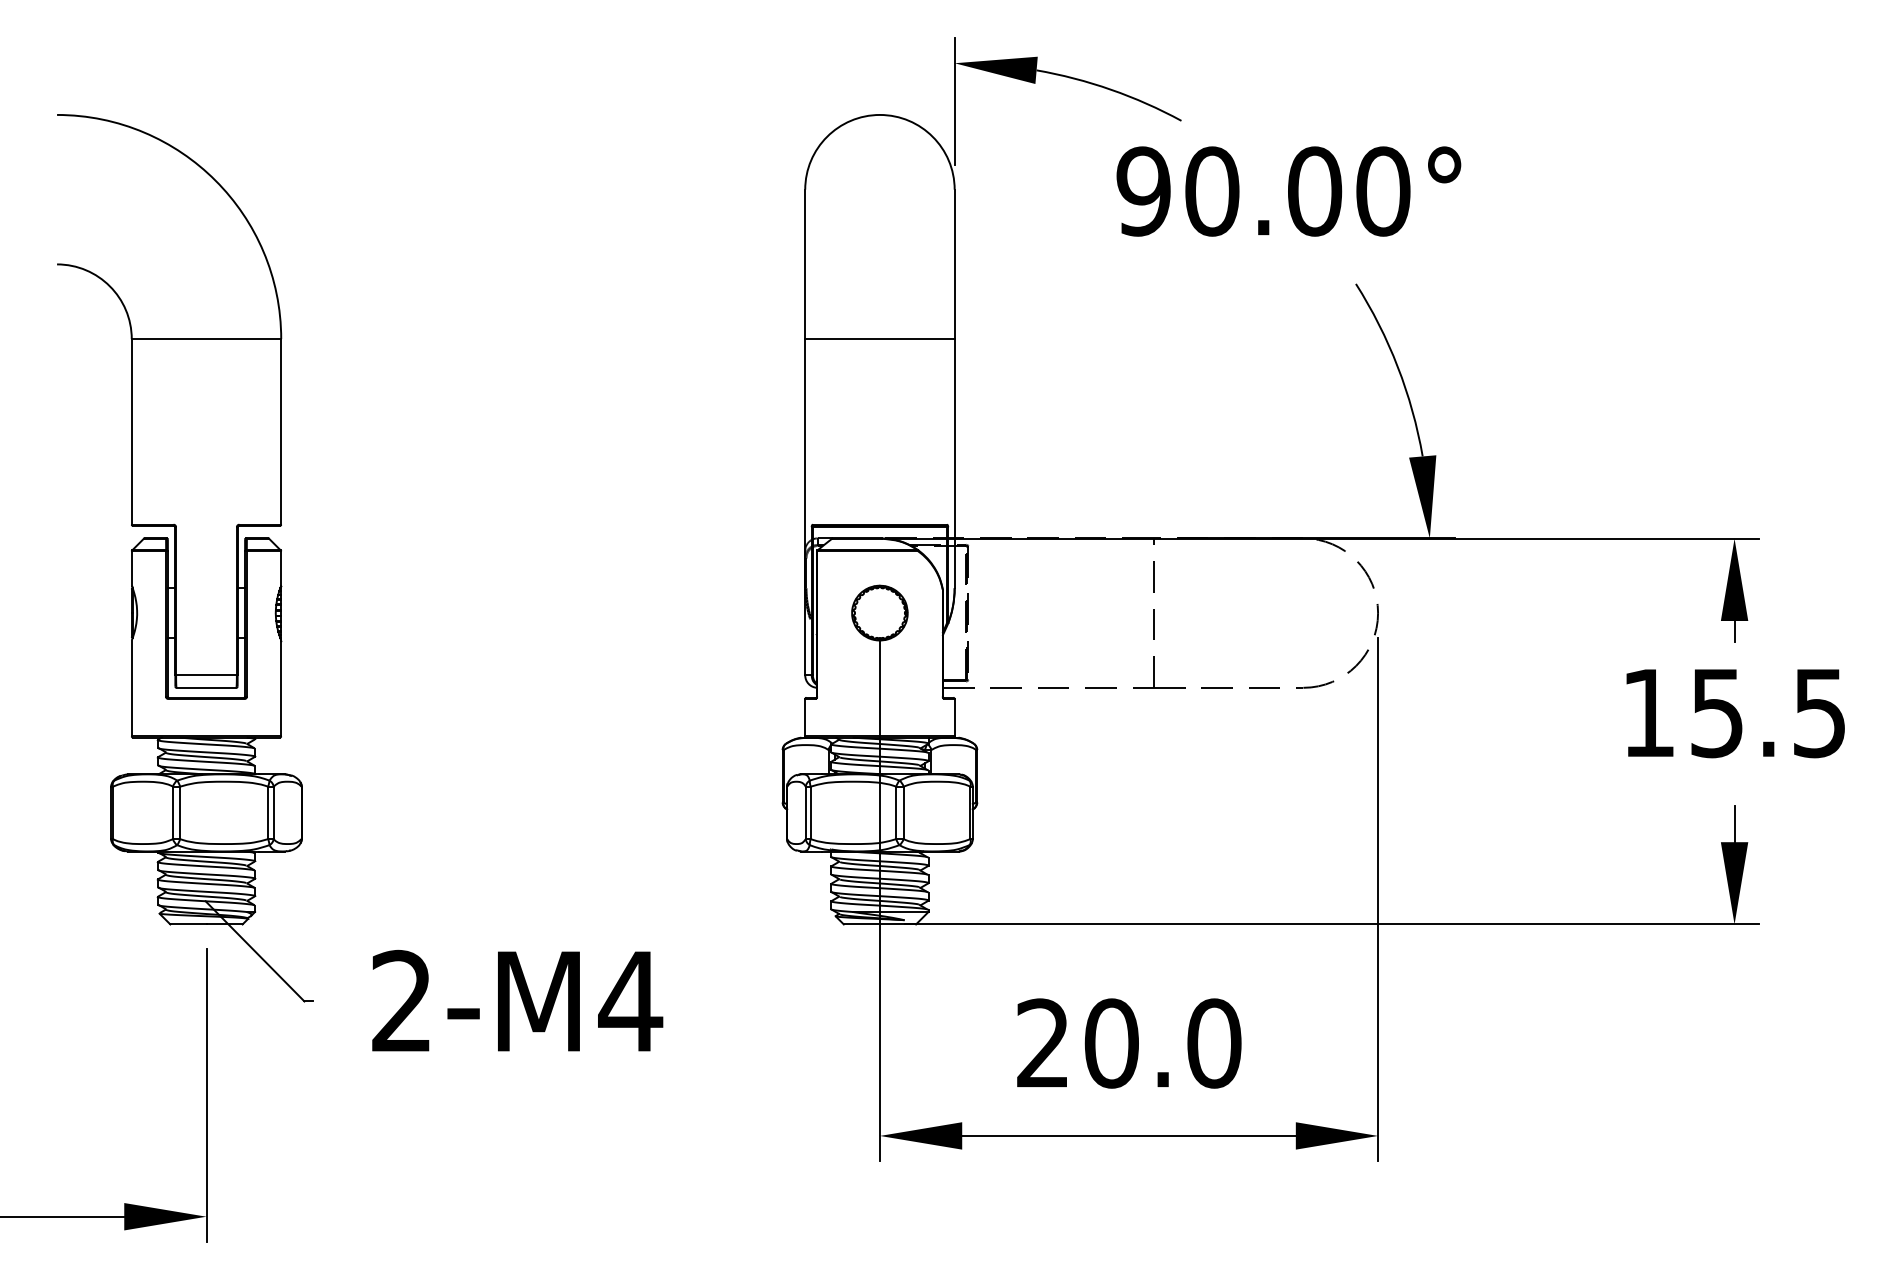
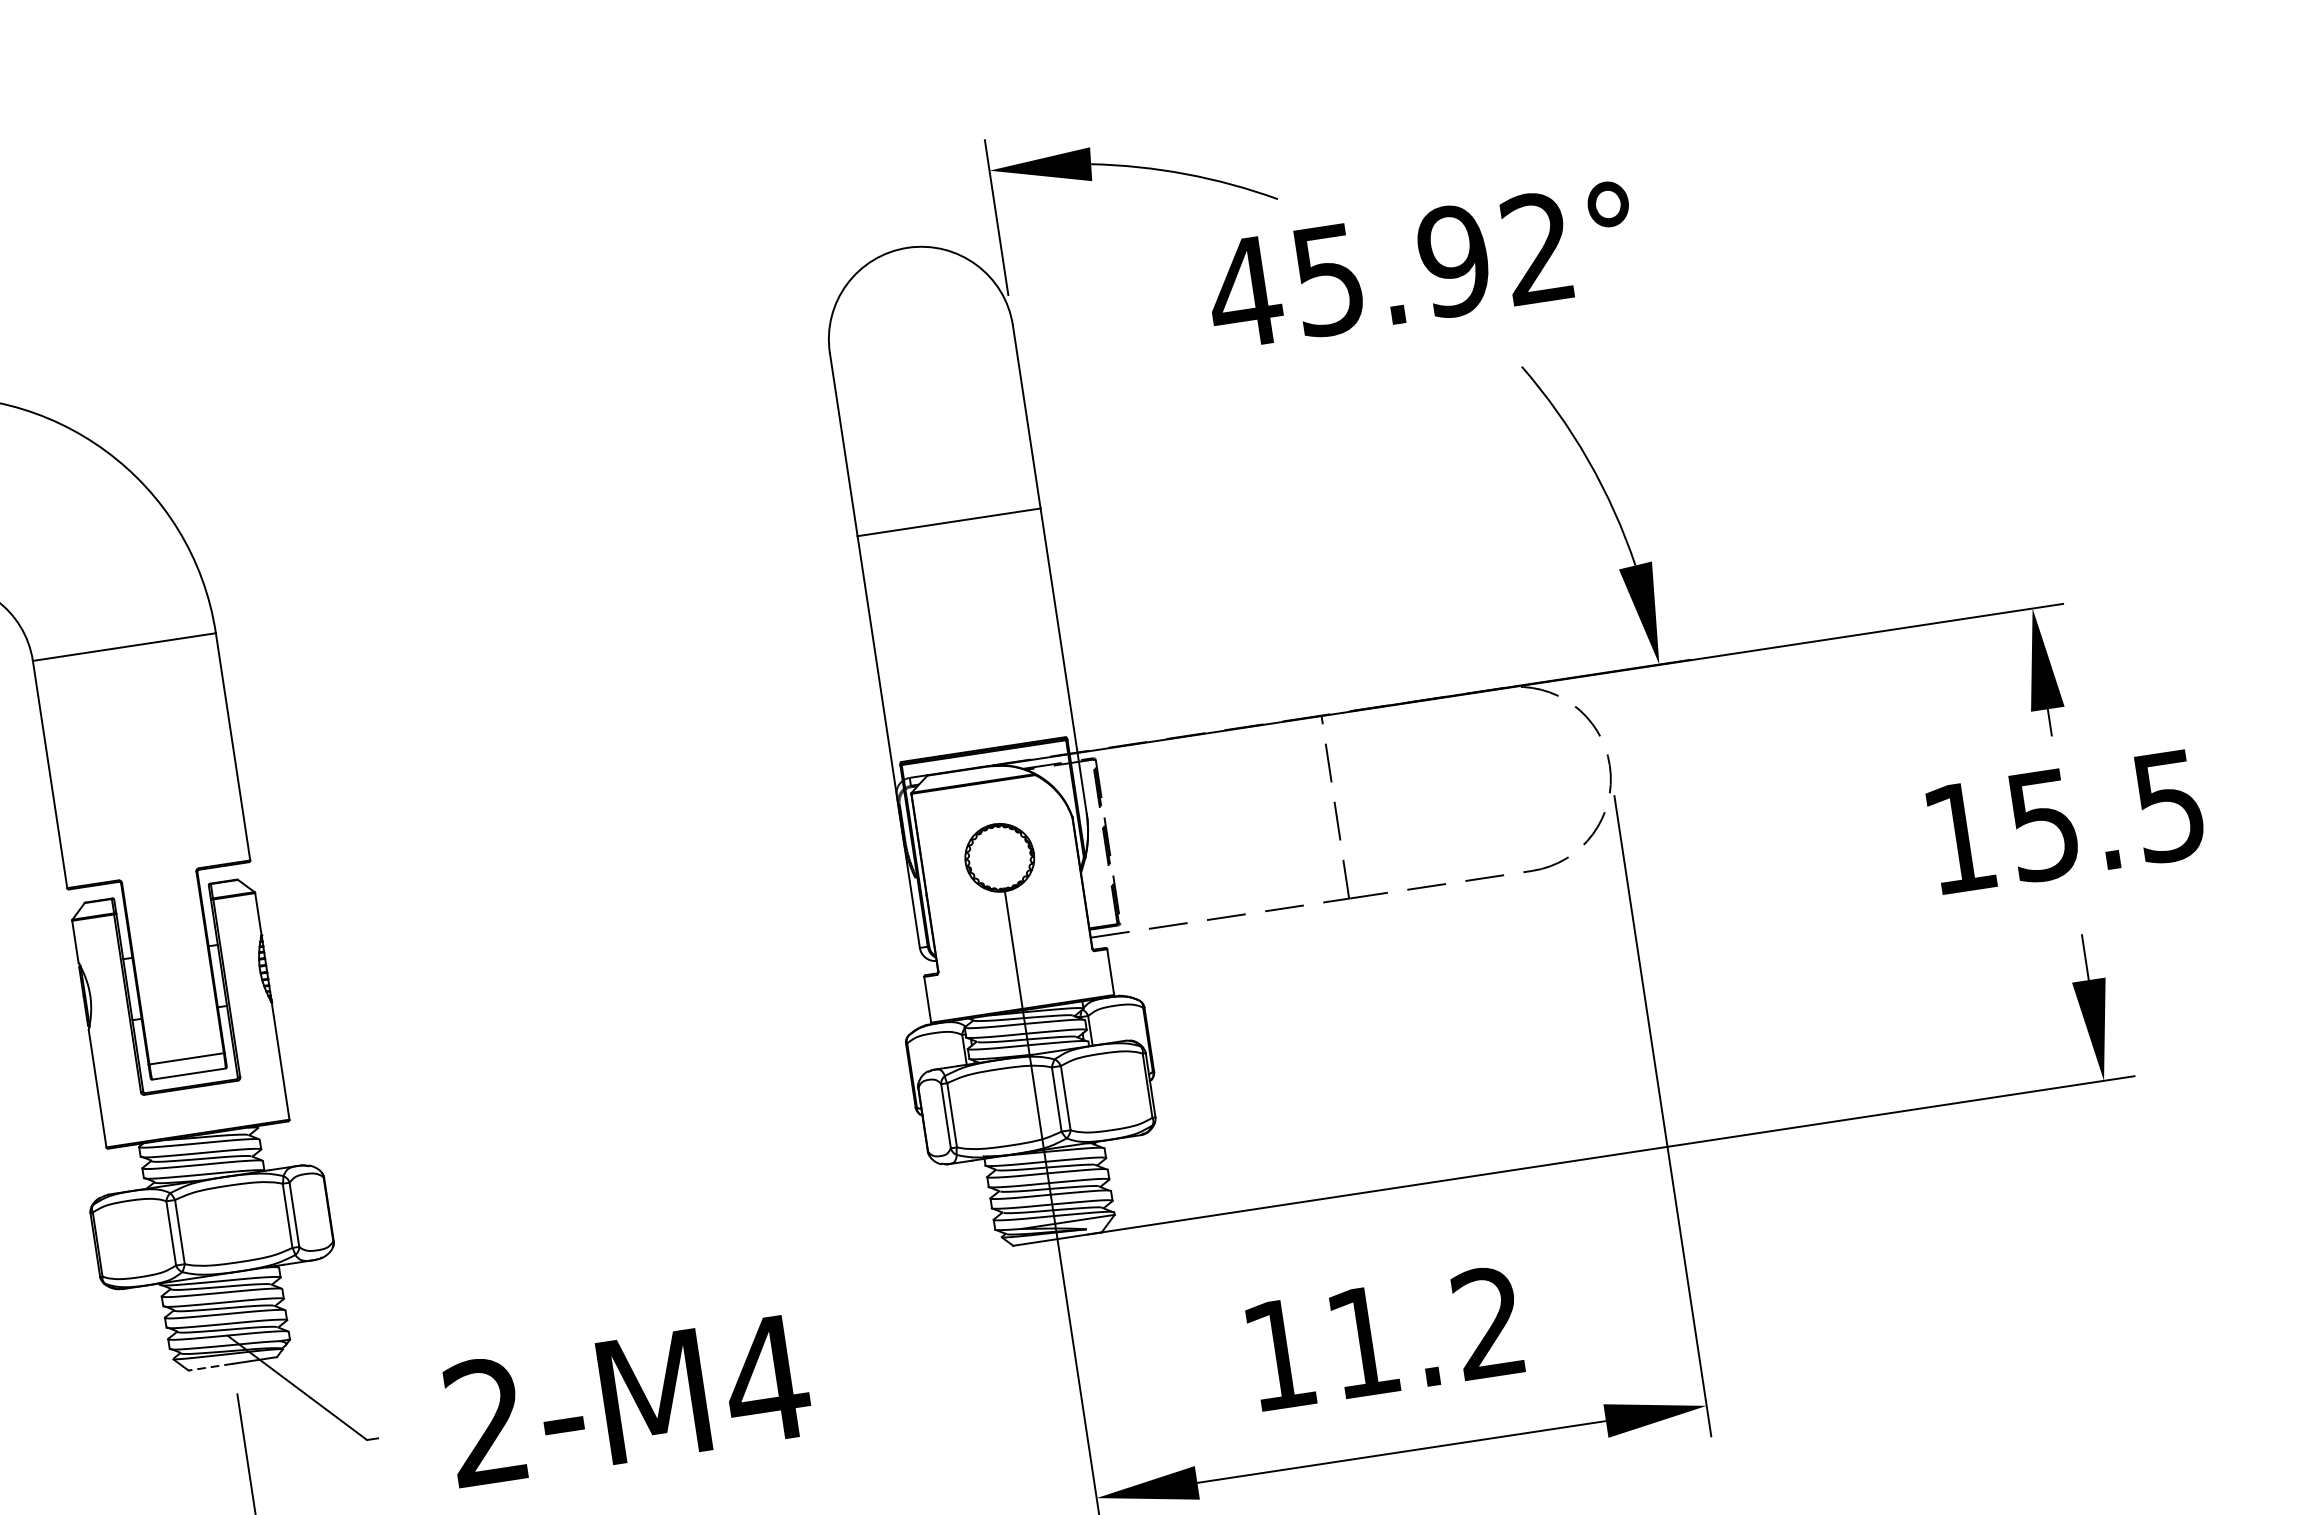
text: (1262, 191) -> (1390, 270), 90.00° -> 45.92°
line: (187, 924) -> (209, 1367), solid -> dashed
text: (1129, 1043) -> (1385, 1338), 20.0 -> 11.2

